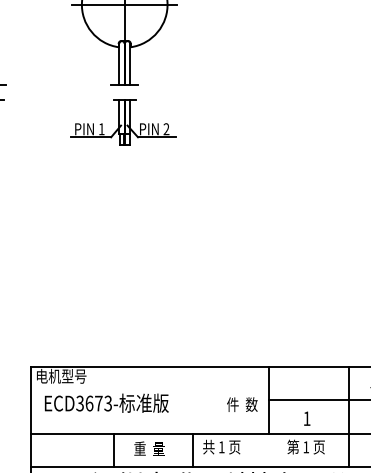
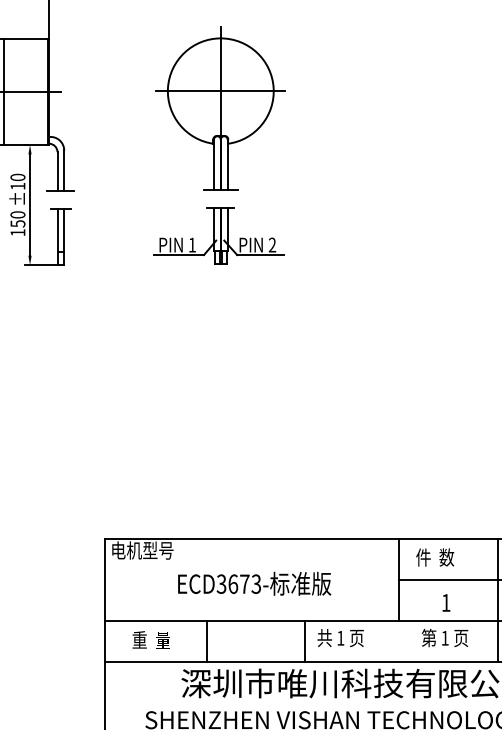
text: (106, 403) -> (254, 583), moved
text: (242, 404) -> (435, 557), moved
text: (148, 448) -> (150, 639), moved

